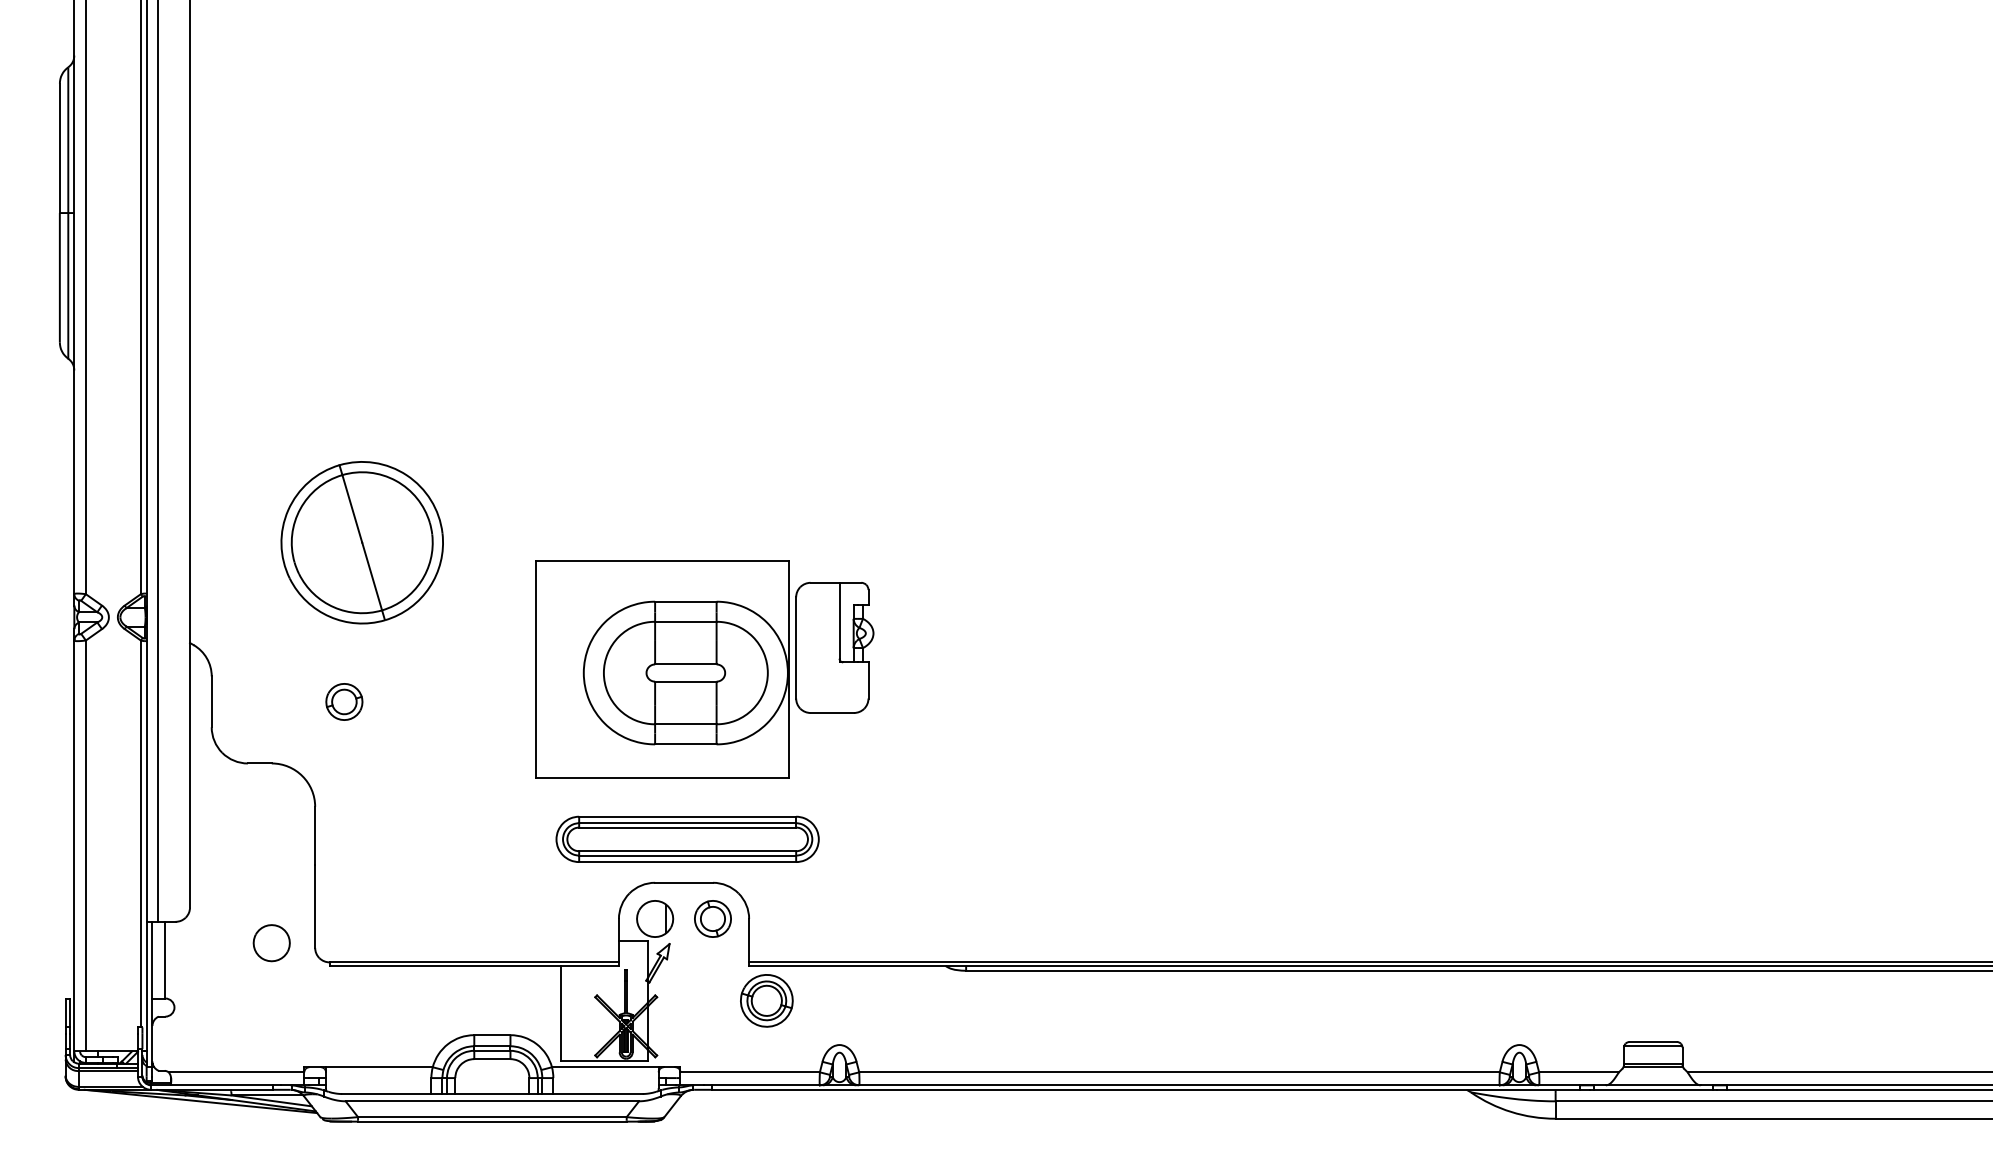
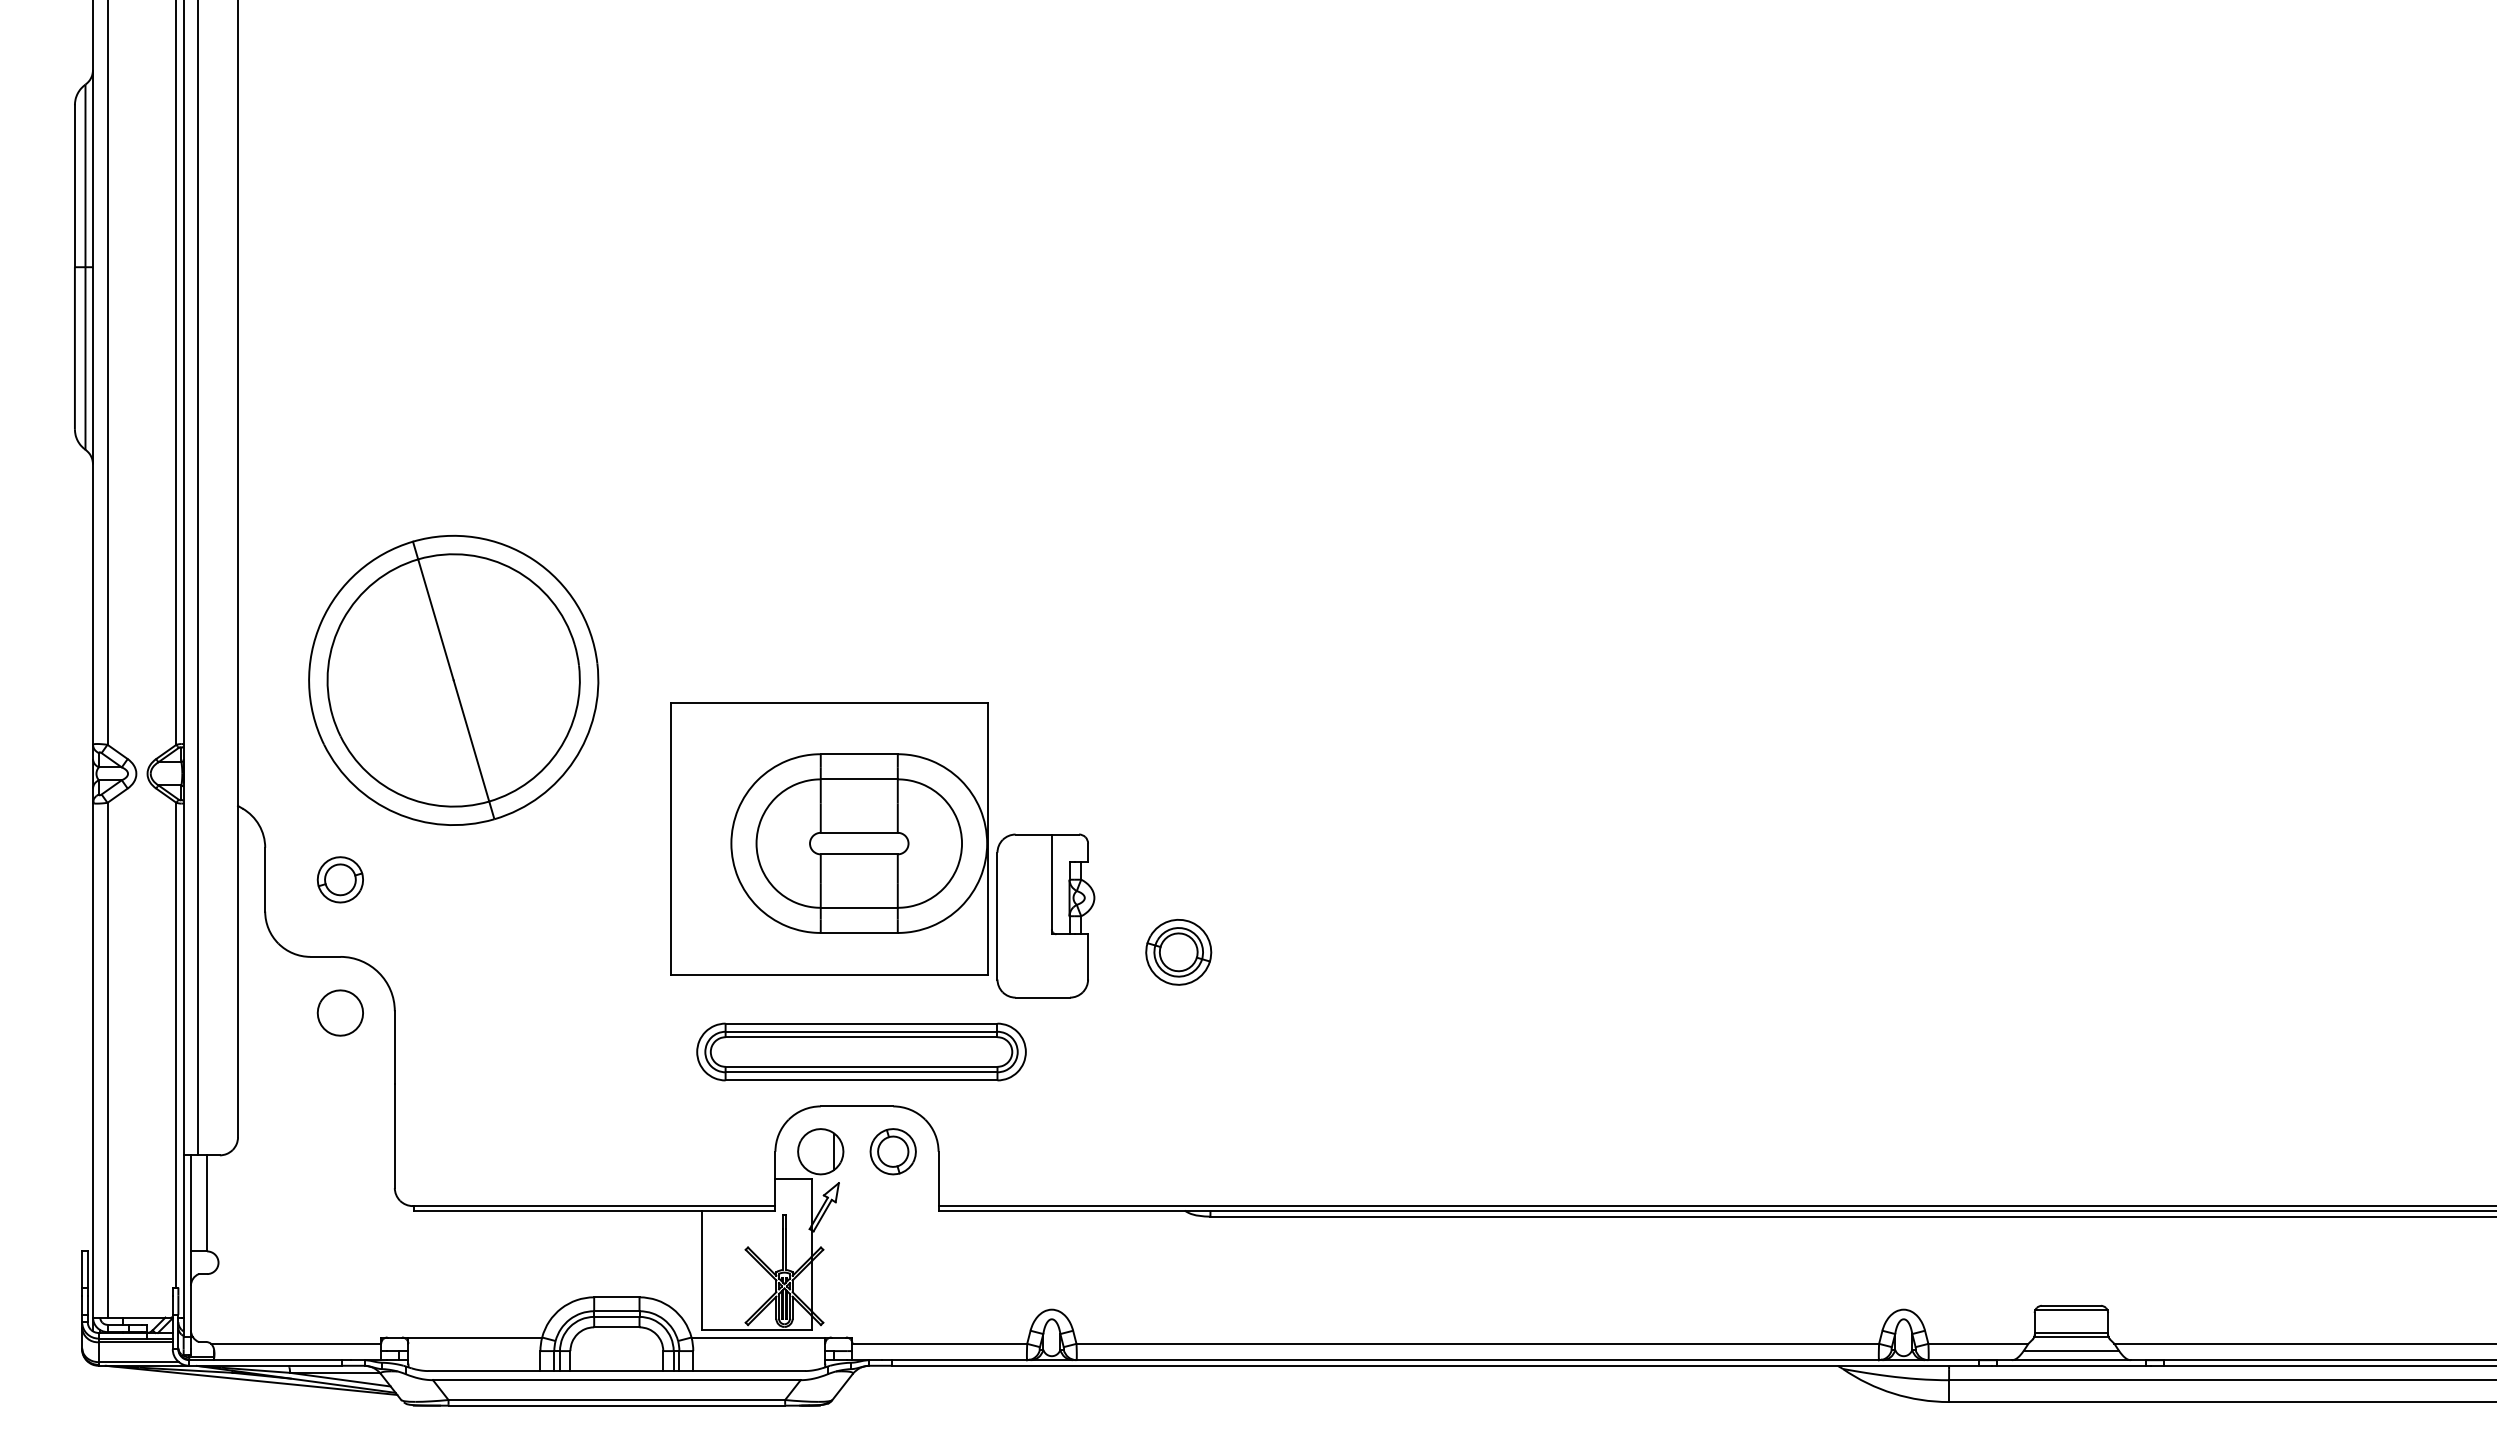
part: (362, 542) -> (453, 679), size x1.43
part: (834, 647) -> (1045, 915), moved
part: (343, 701) -> (339, 879), moved
part: (271, 942) -> (339, 1012), moved
part: (766, 1000) -> (1178, 952), moved
line: (1653, 1078) -> (2071, 1351), added

